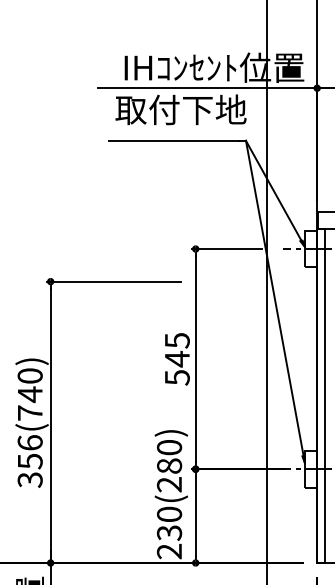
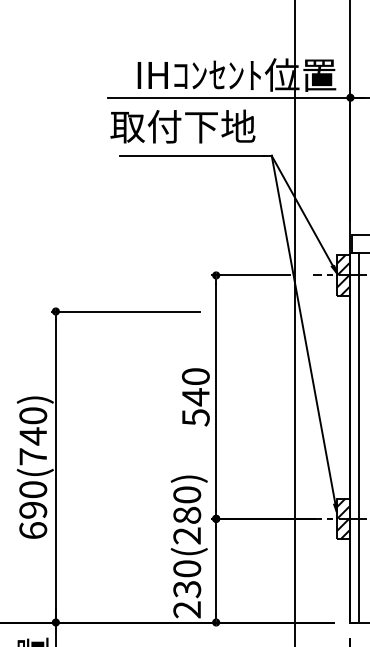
text: (180, 109) -> (182, 126), moved
hatch: (310, 249) -> (343, 275), added
text: (176, 340) -> (195, 376), 545 -> 540
text: (30, 461) -> (33, 510), 356(740) -> 690(740)
hatch: (310, 468) -> (343, 518), added

